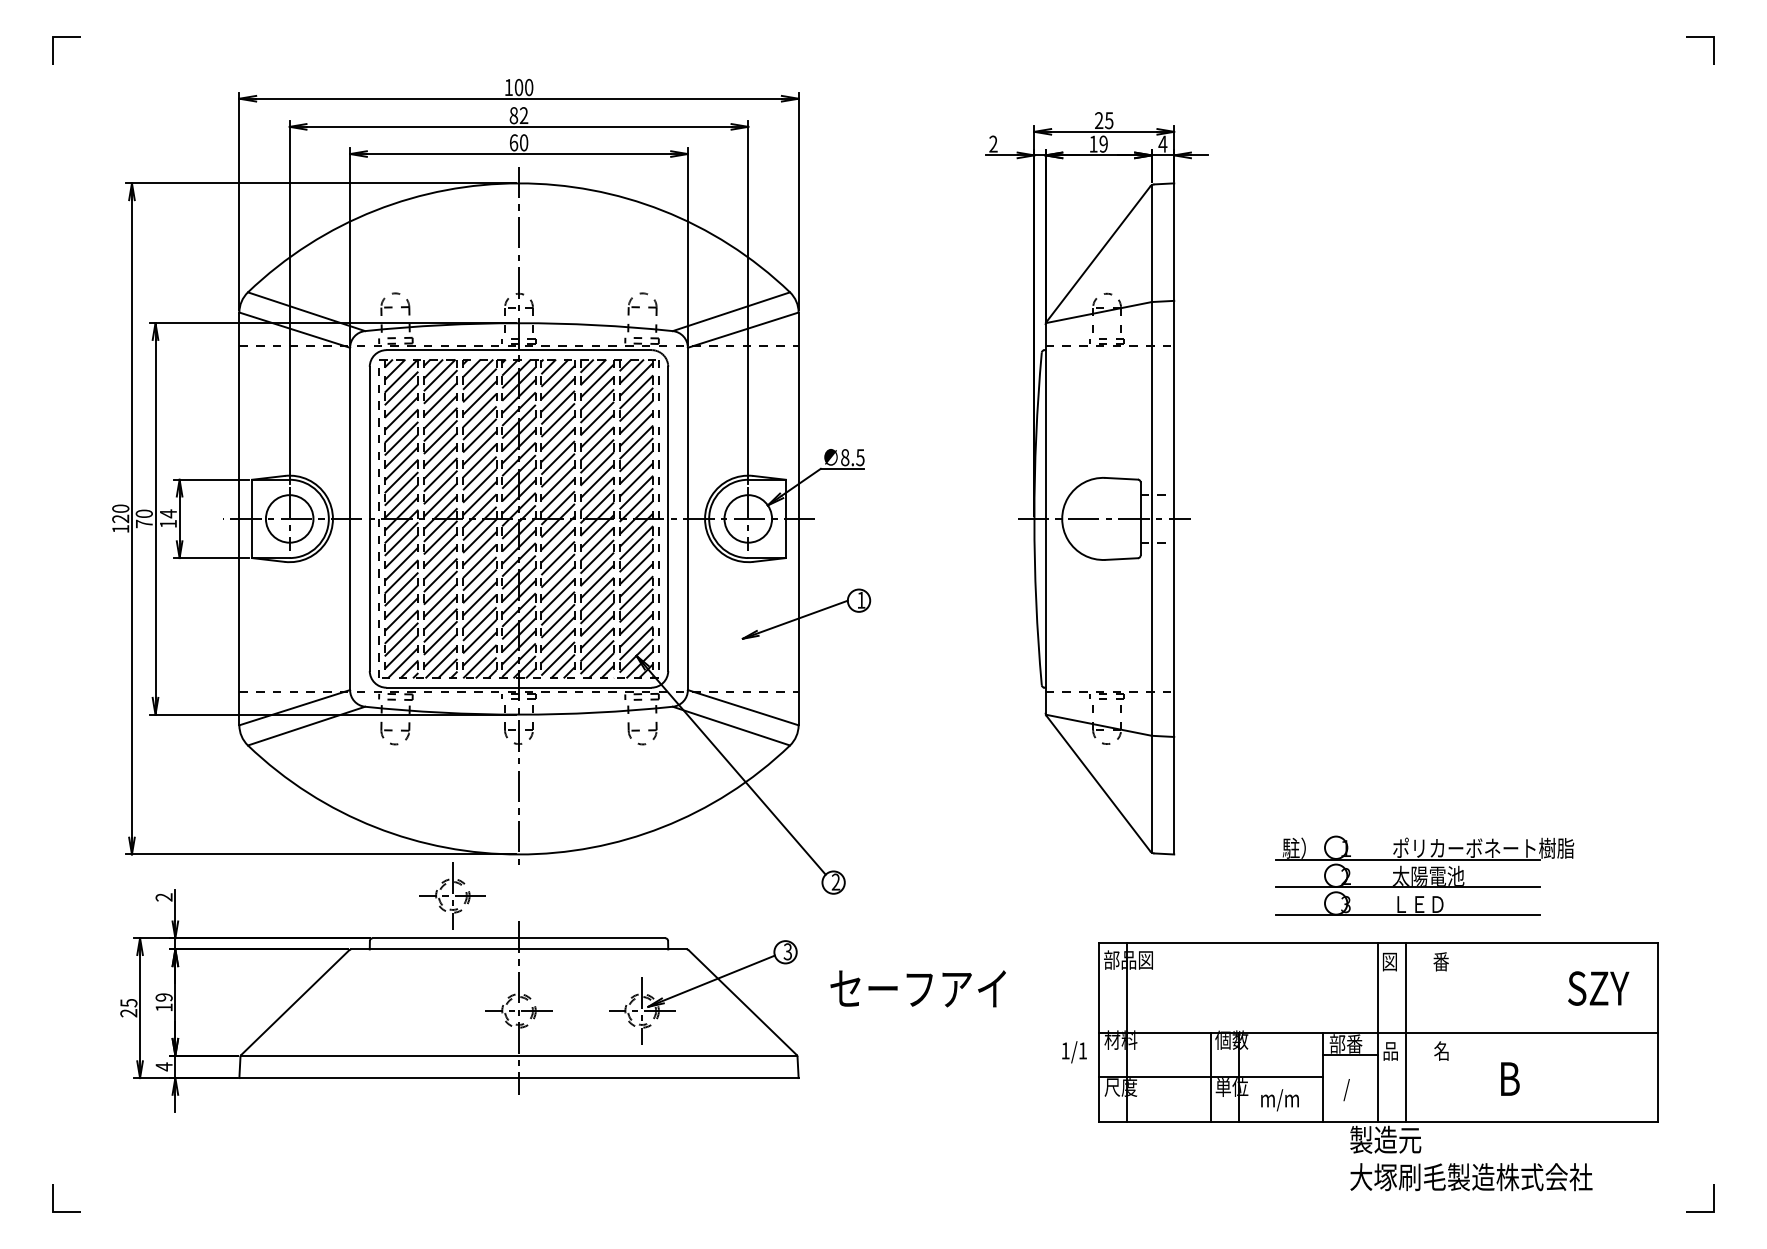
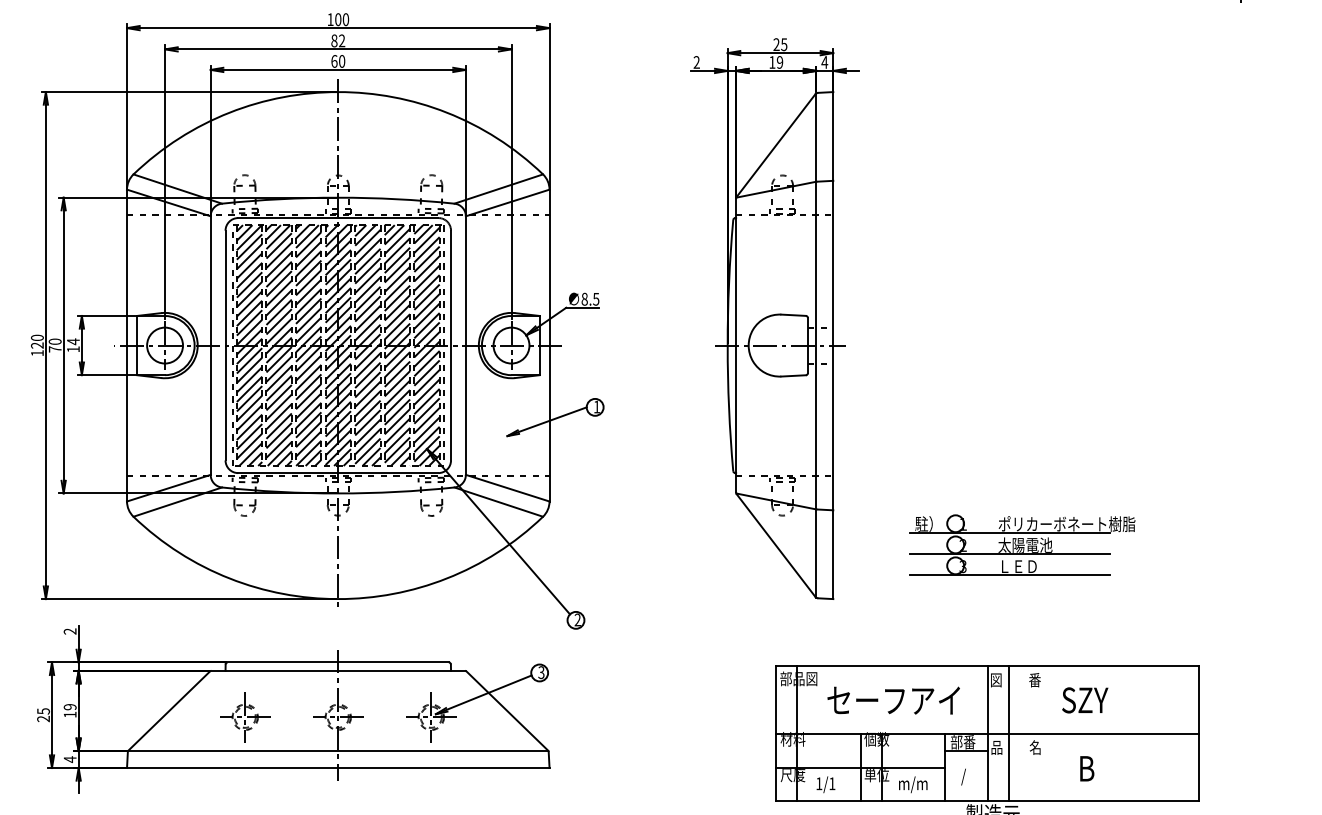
part: (1424, 875) -> (1022, 544), moved
part: (452, 895) -> (244, 716), moved
text: (917, 988) -> (893, 700), moved
text: (1598, 988) -> (1085, 700), moved
text: (1074, 1052) -> (825, 784), moved

